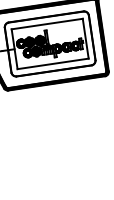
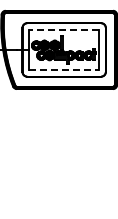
line: (46, 24) -> (63, 30), solid -> dashed
line: (53, 63) -> (64, 69), solid -> dashed

